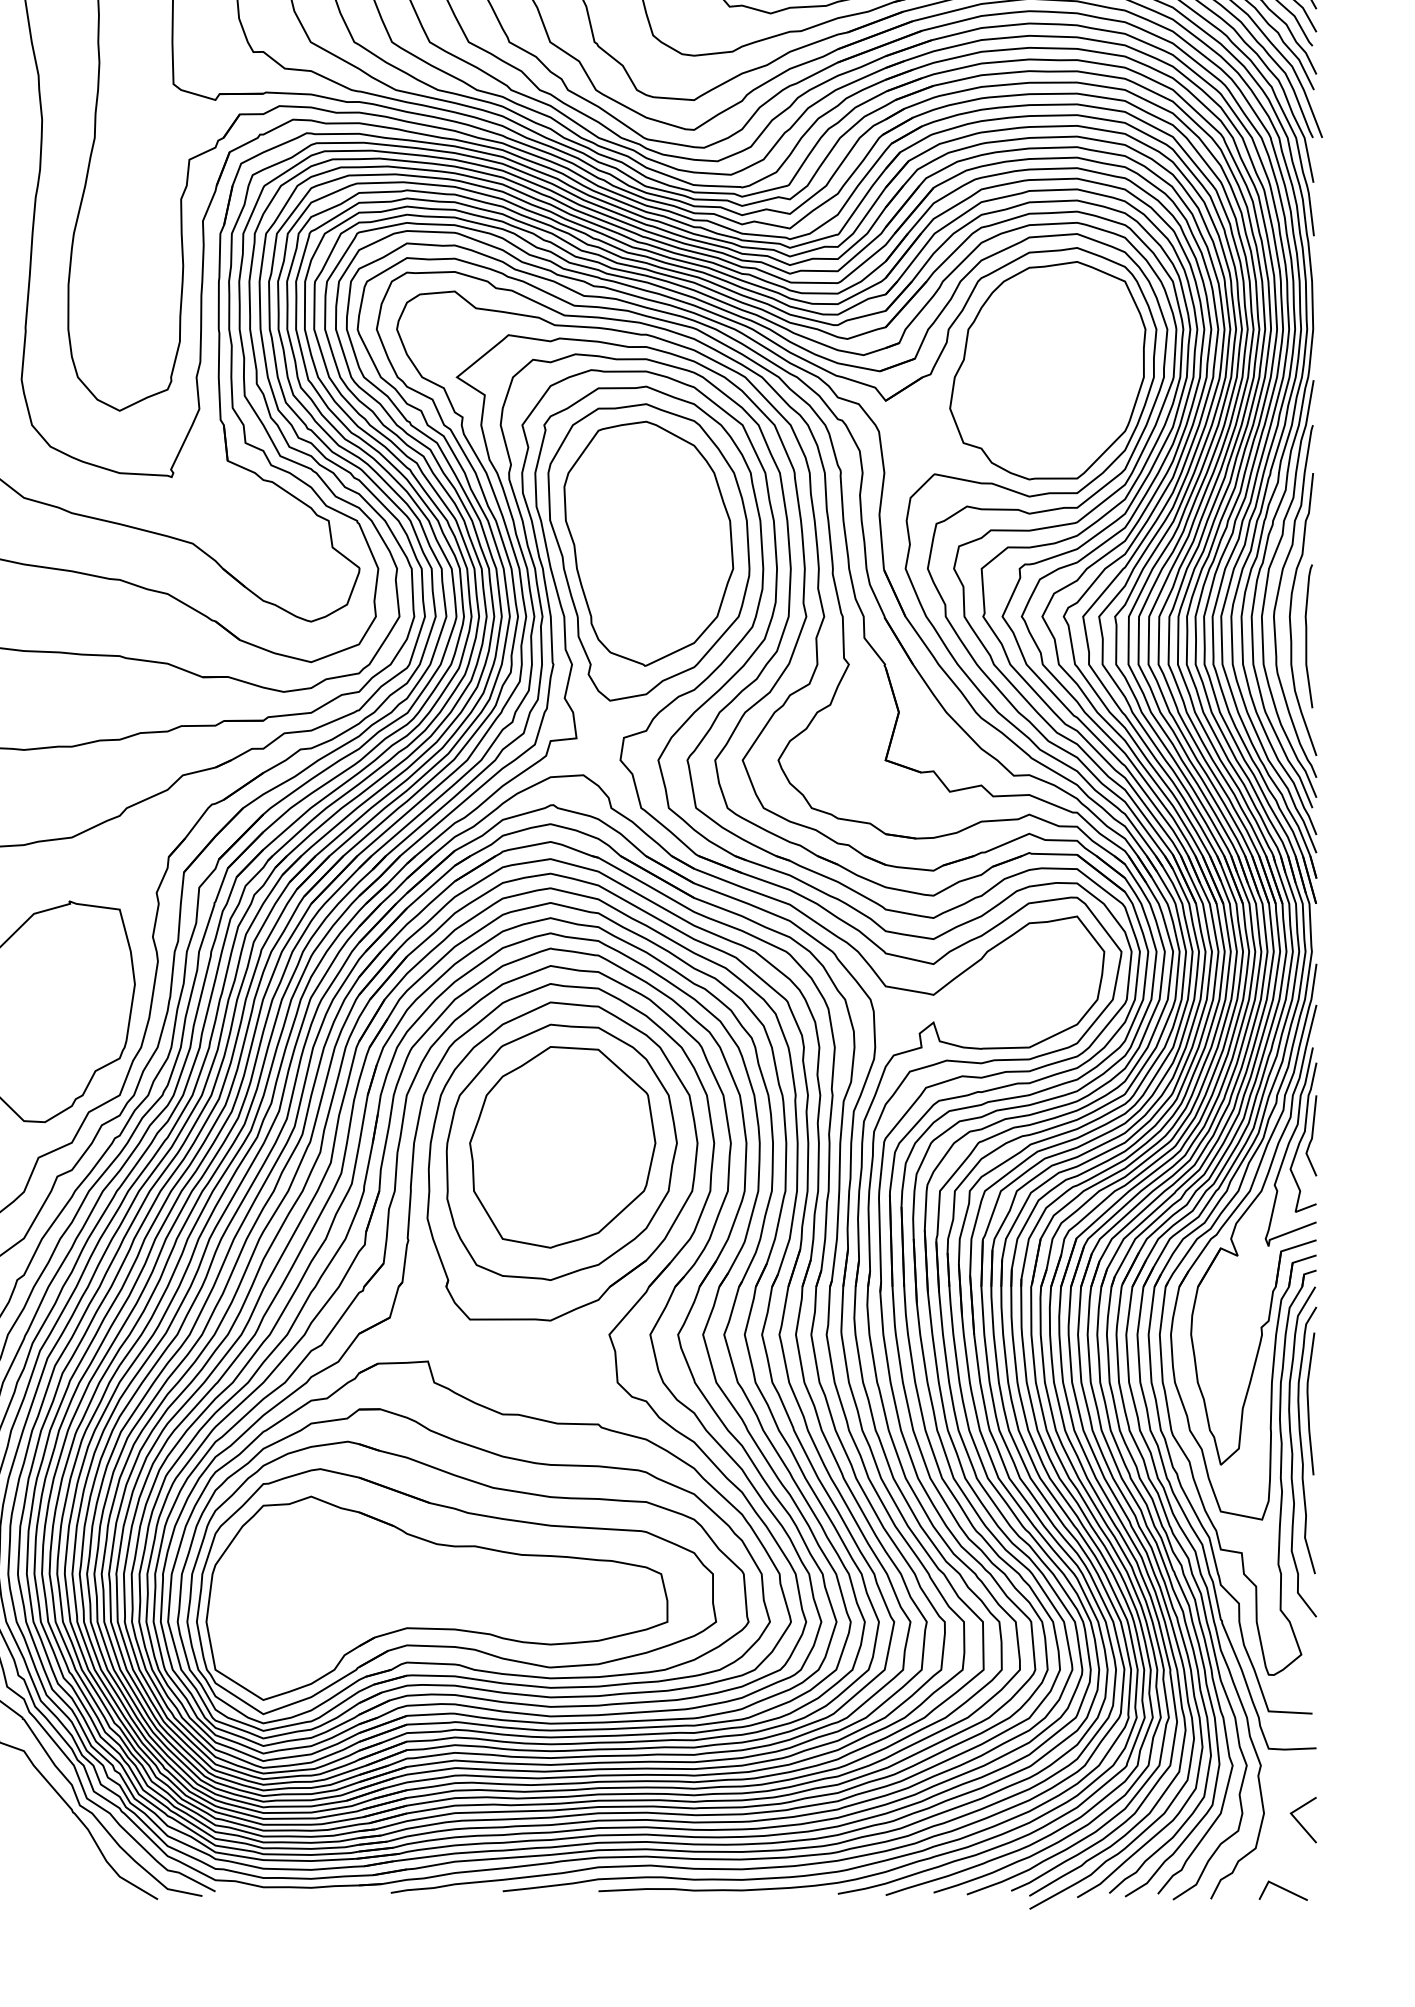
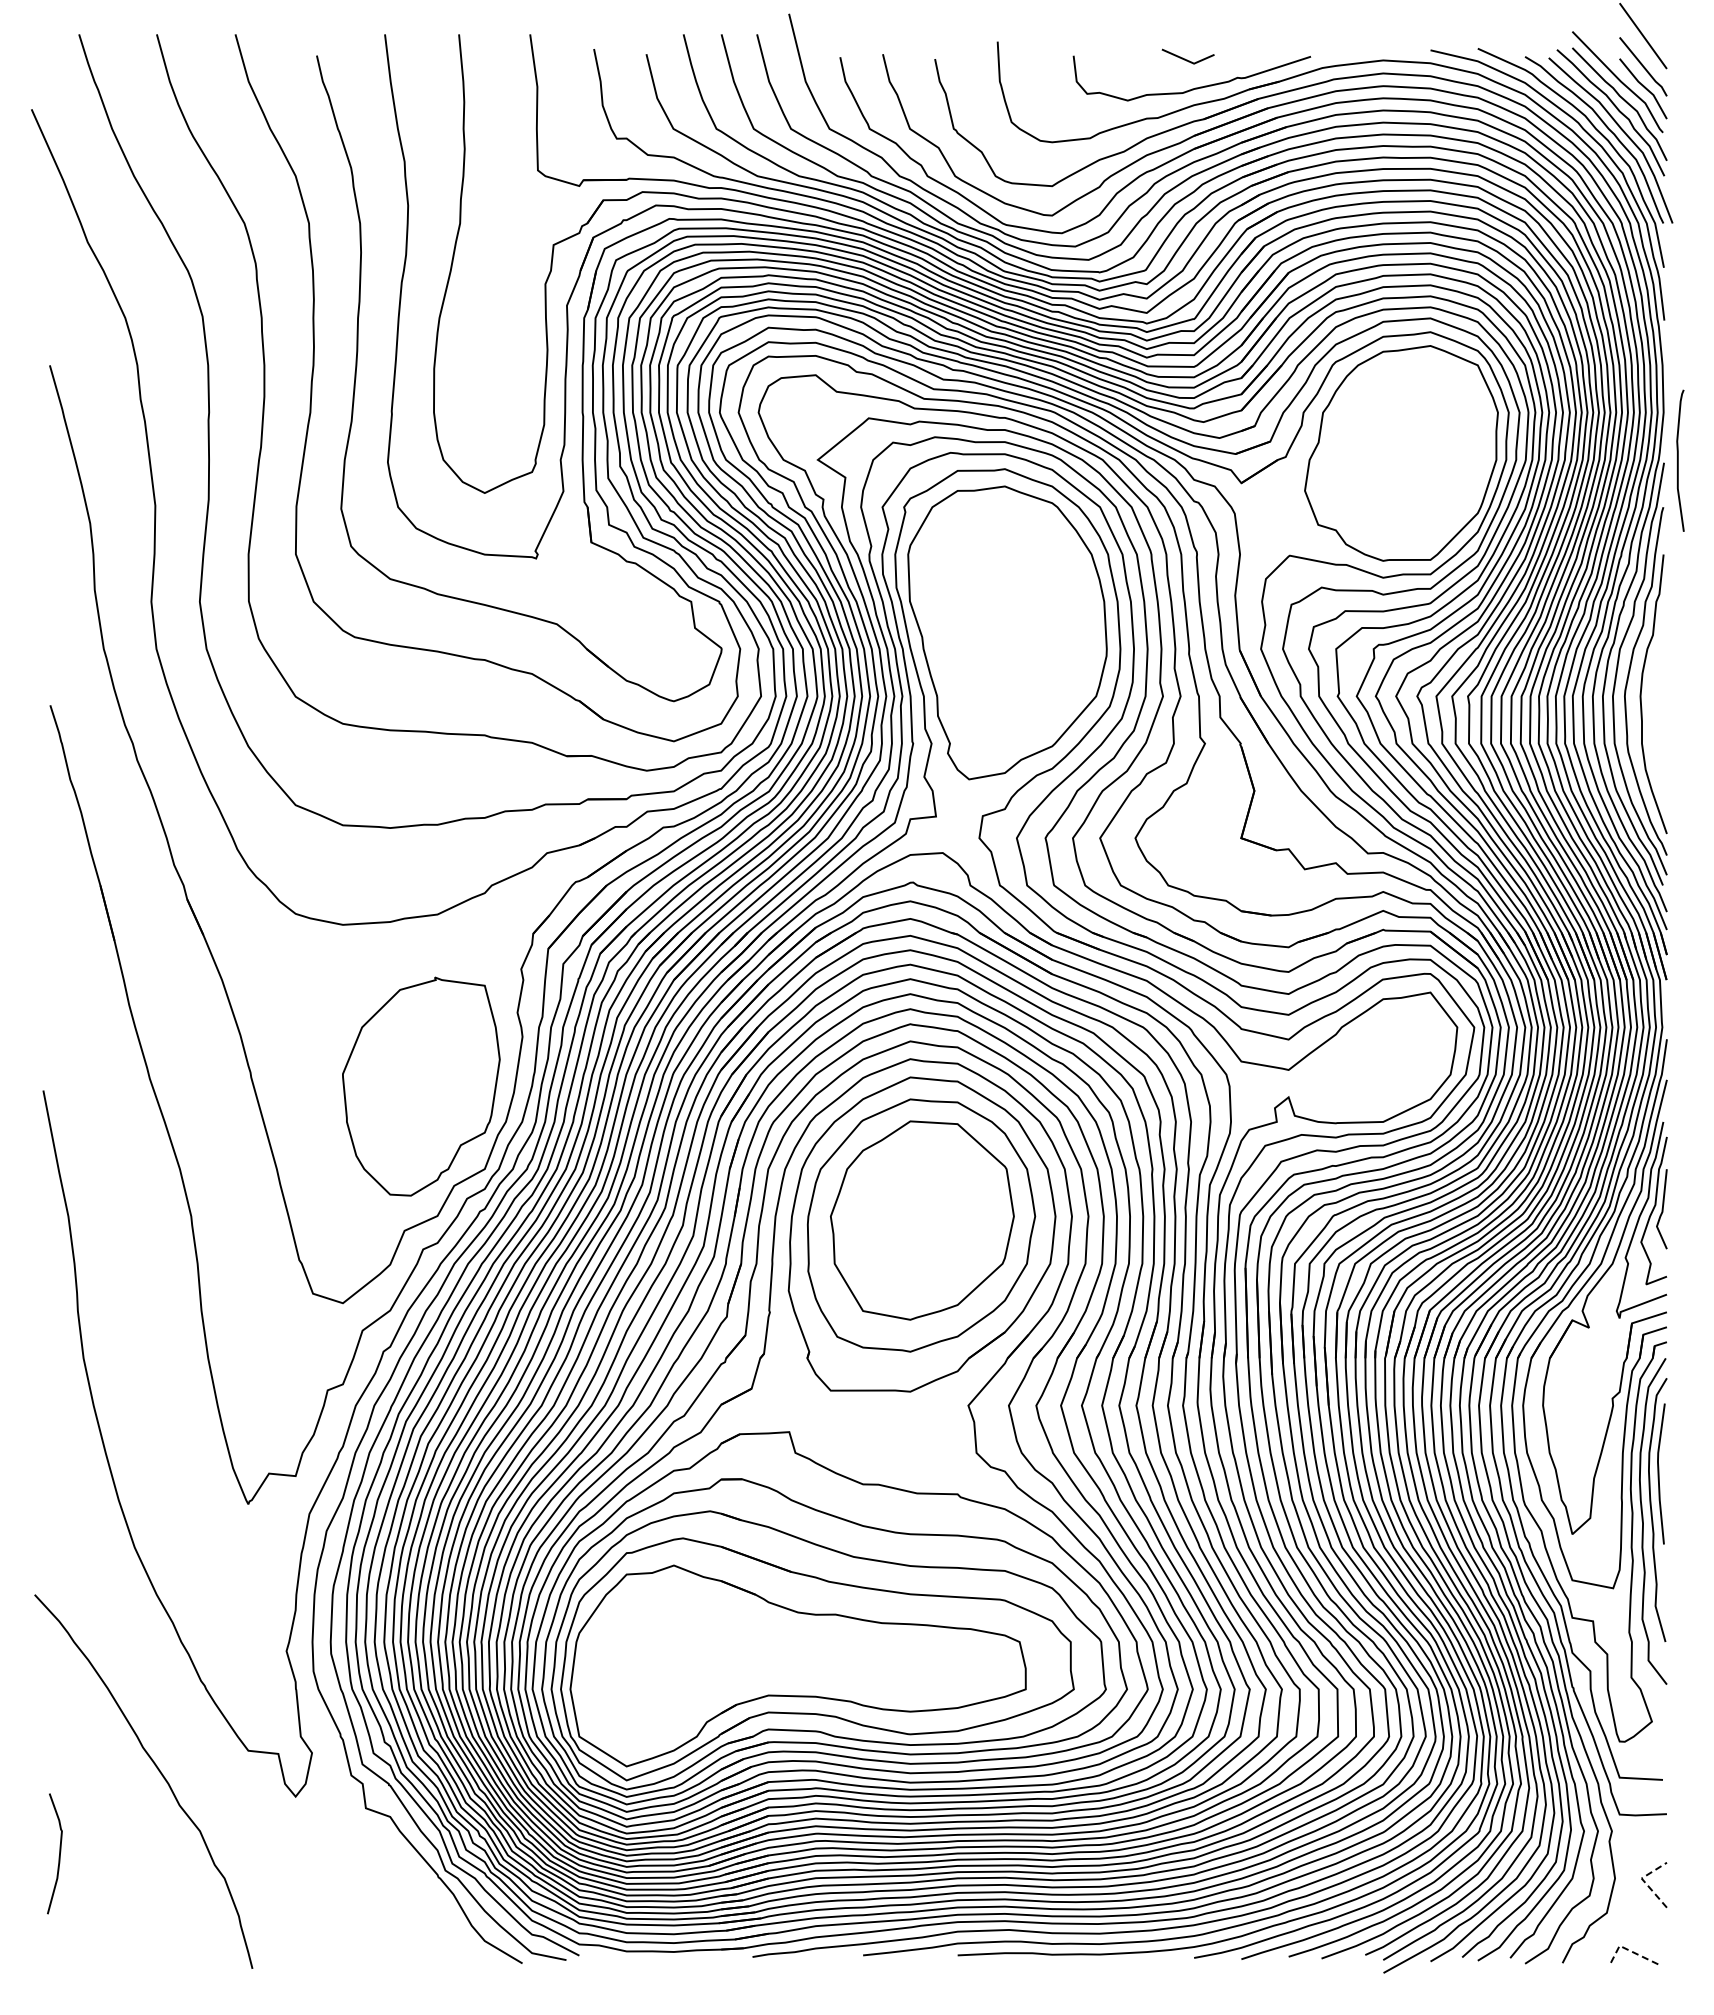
part: (648, 543) -> (1007, 624), removed
curve: (1306, 636) -> (1678, 460), moved
line: (1293, 1816) -> (1644, 1881), solid -> dashed
line: (1277, 1886) -> (1628, 1950), solid -> dashed

